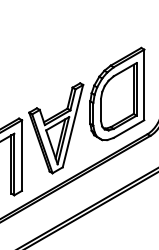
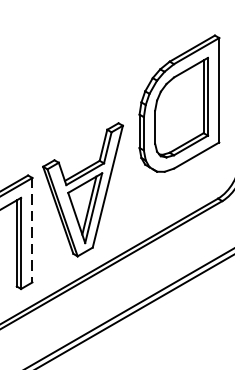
part: (117, 93) -> (179, 102), moved
line: (21, 156) -> (31, 231), solid -> dashed

